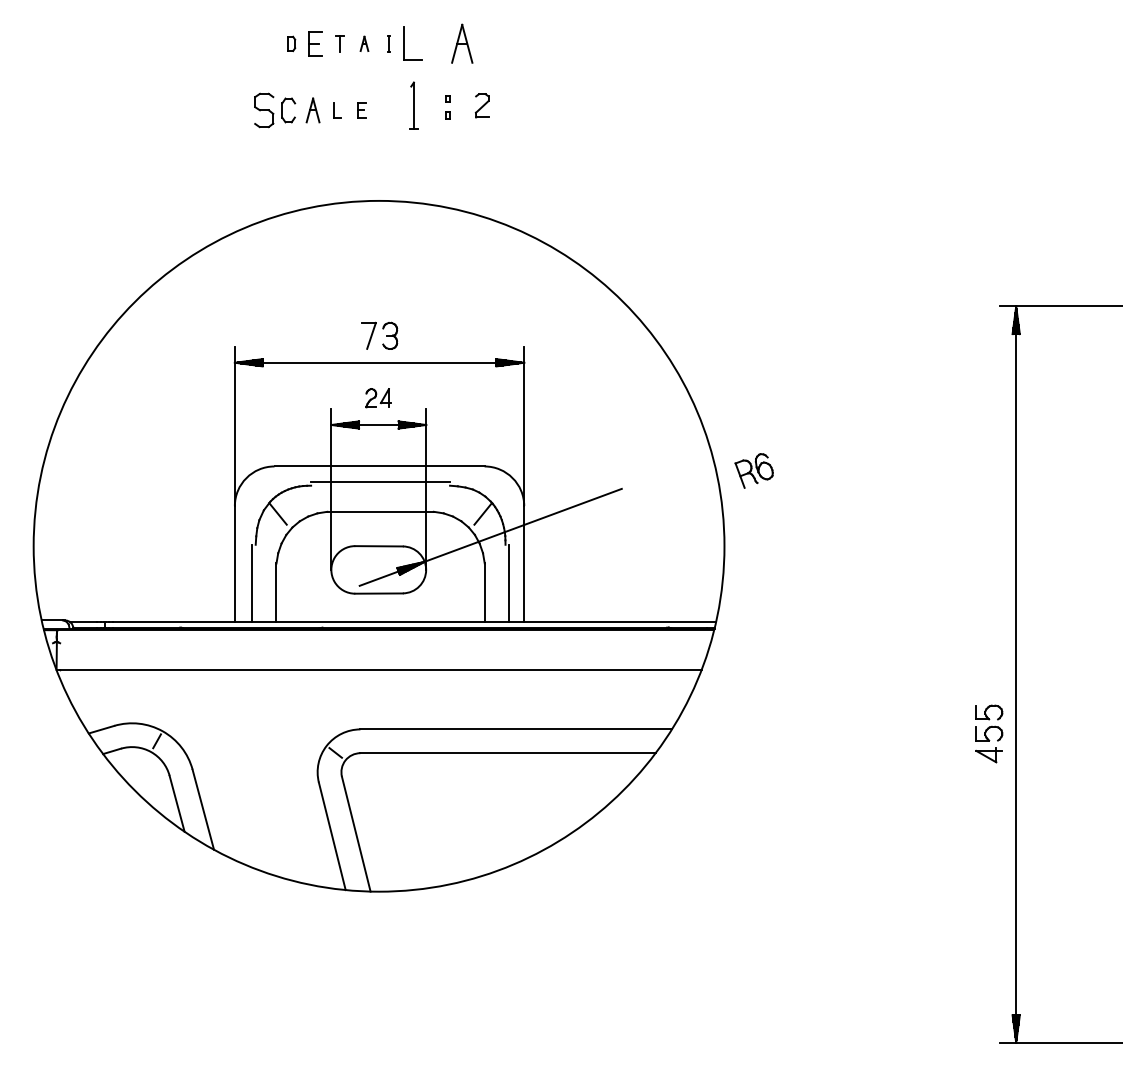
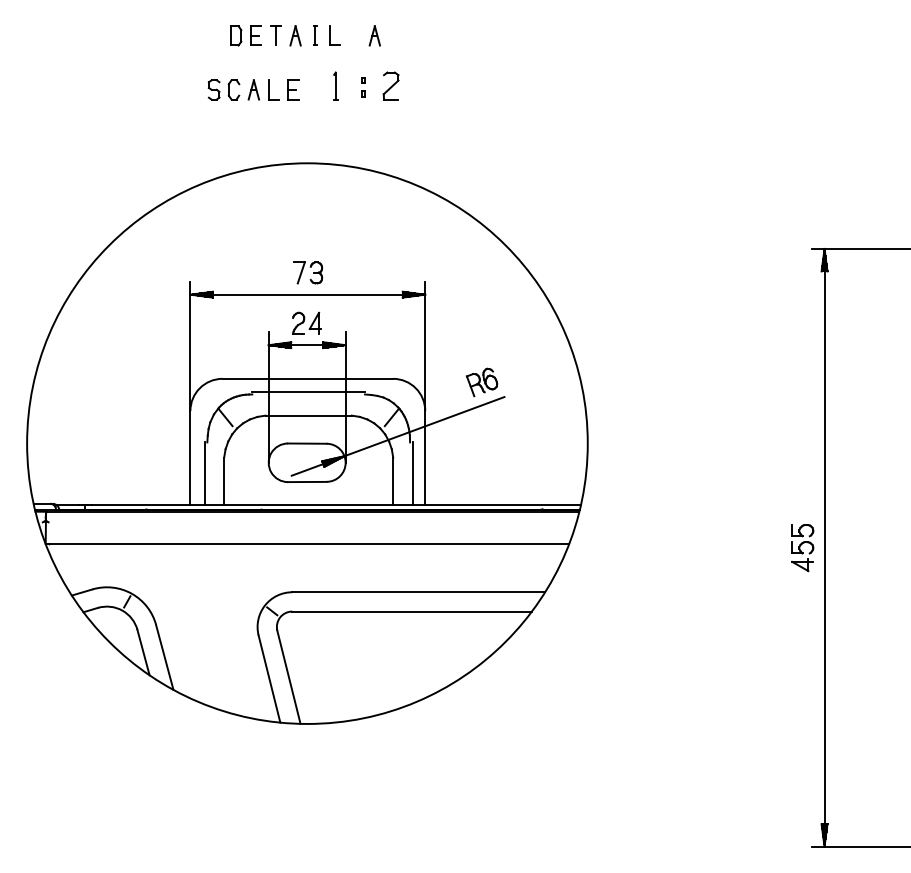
part: (291, 43) -> (236, 35), size x1.67
part: (339, 43) -> (275, 35), size x1.43
part: (364, 43) -> (295, 35), size x1.67
part: (388, 43) -> (315, 35), size x1.43
part: (413, 43) -> (335, 35), size x0.71
part: (461, 43) -> (374, 35), size x0.62
part: (413, 105) -> (335, 85), size x0.71
part: (482, 105) -> (391, 85), size x1.43
part: (263, 110) -> (213, 89), size x0.71
part: (337, 110) -> (273, 89), size x1.67
part: (361, 110) -> (293, 89), size x1.67
part: (378, 398) -> (306, 323), size x1.43
part: (753, 470) -> (481, 382), moved
part: (989, 733) -> (802, 547), moved

